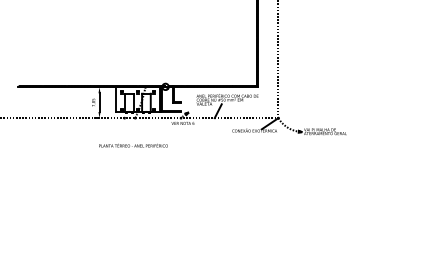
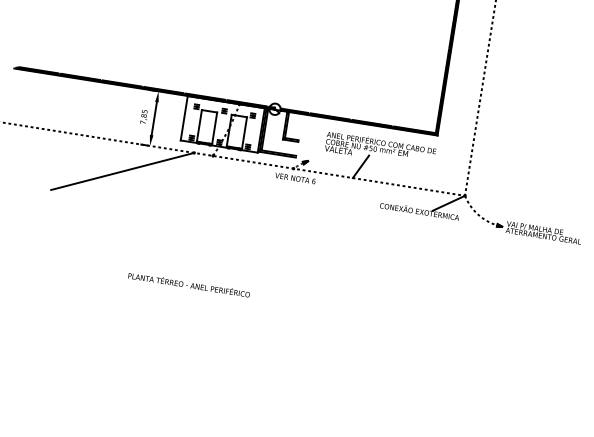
line: (86, 134) -> (122, 171), added
text: (133, 145) -> (189, 284), moved

